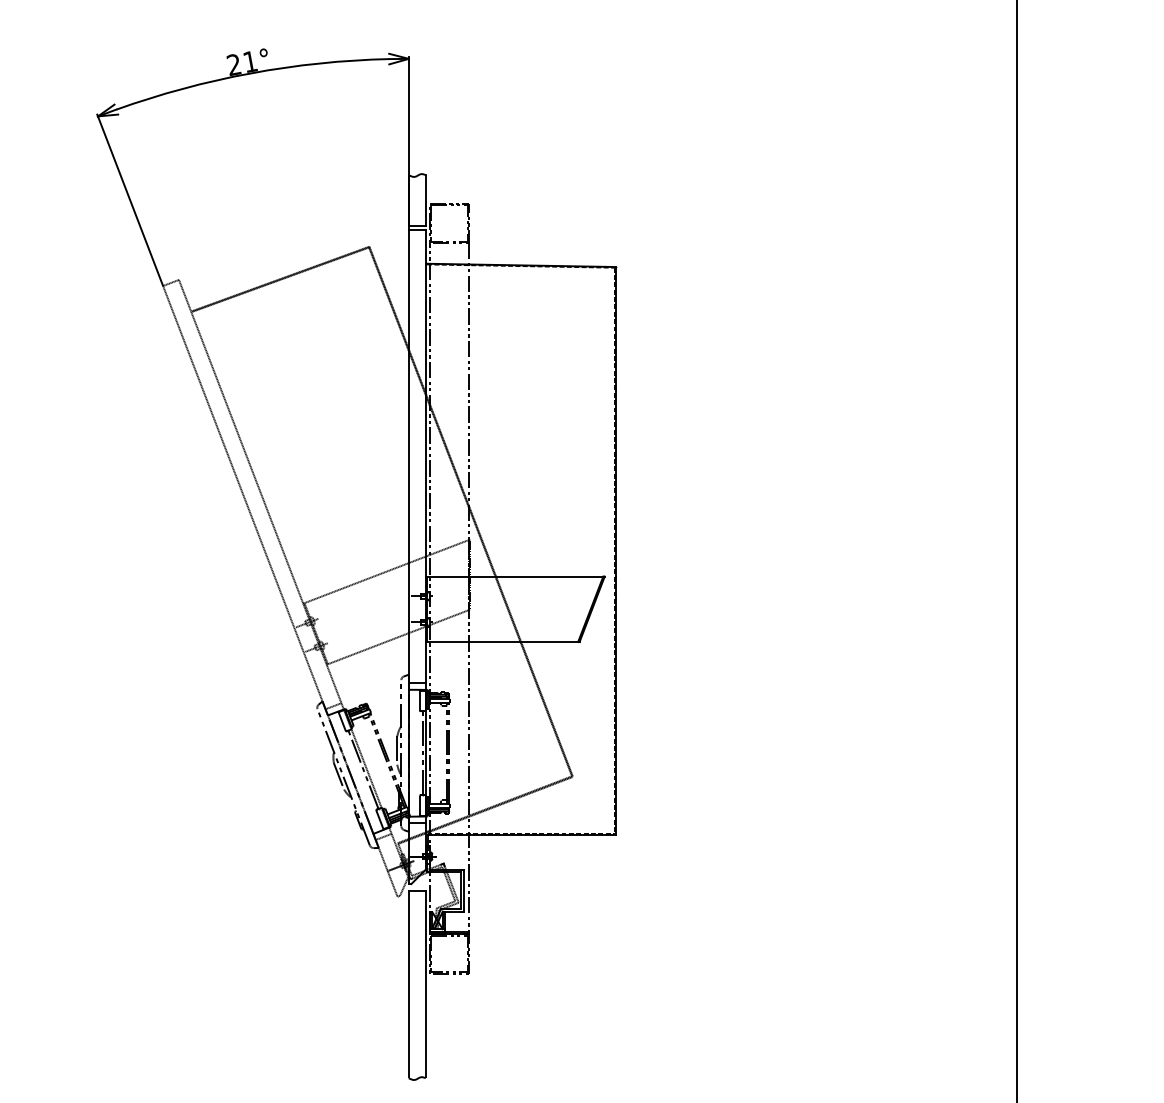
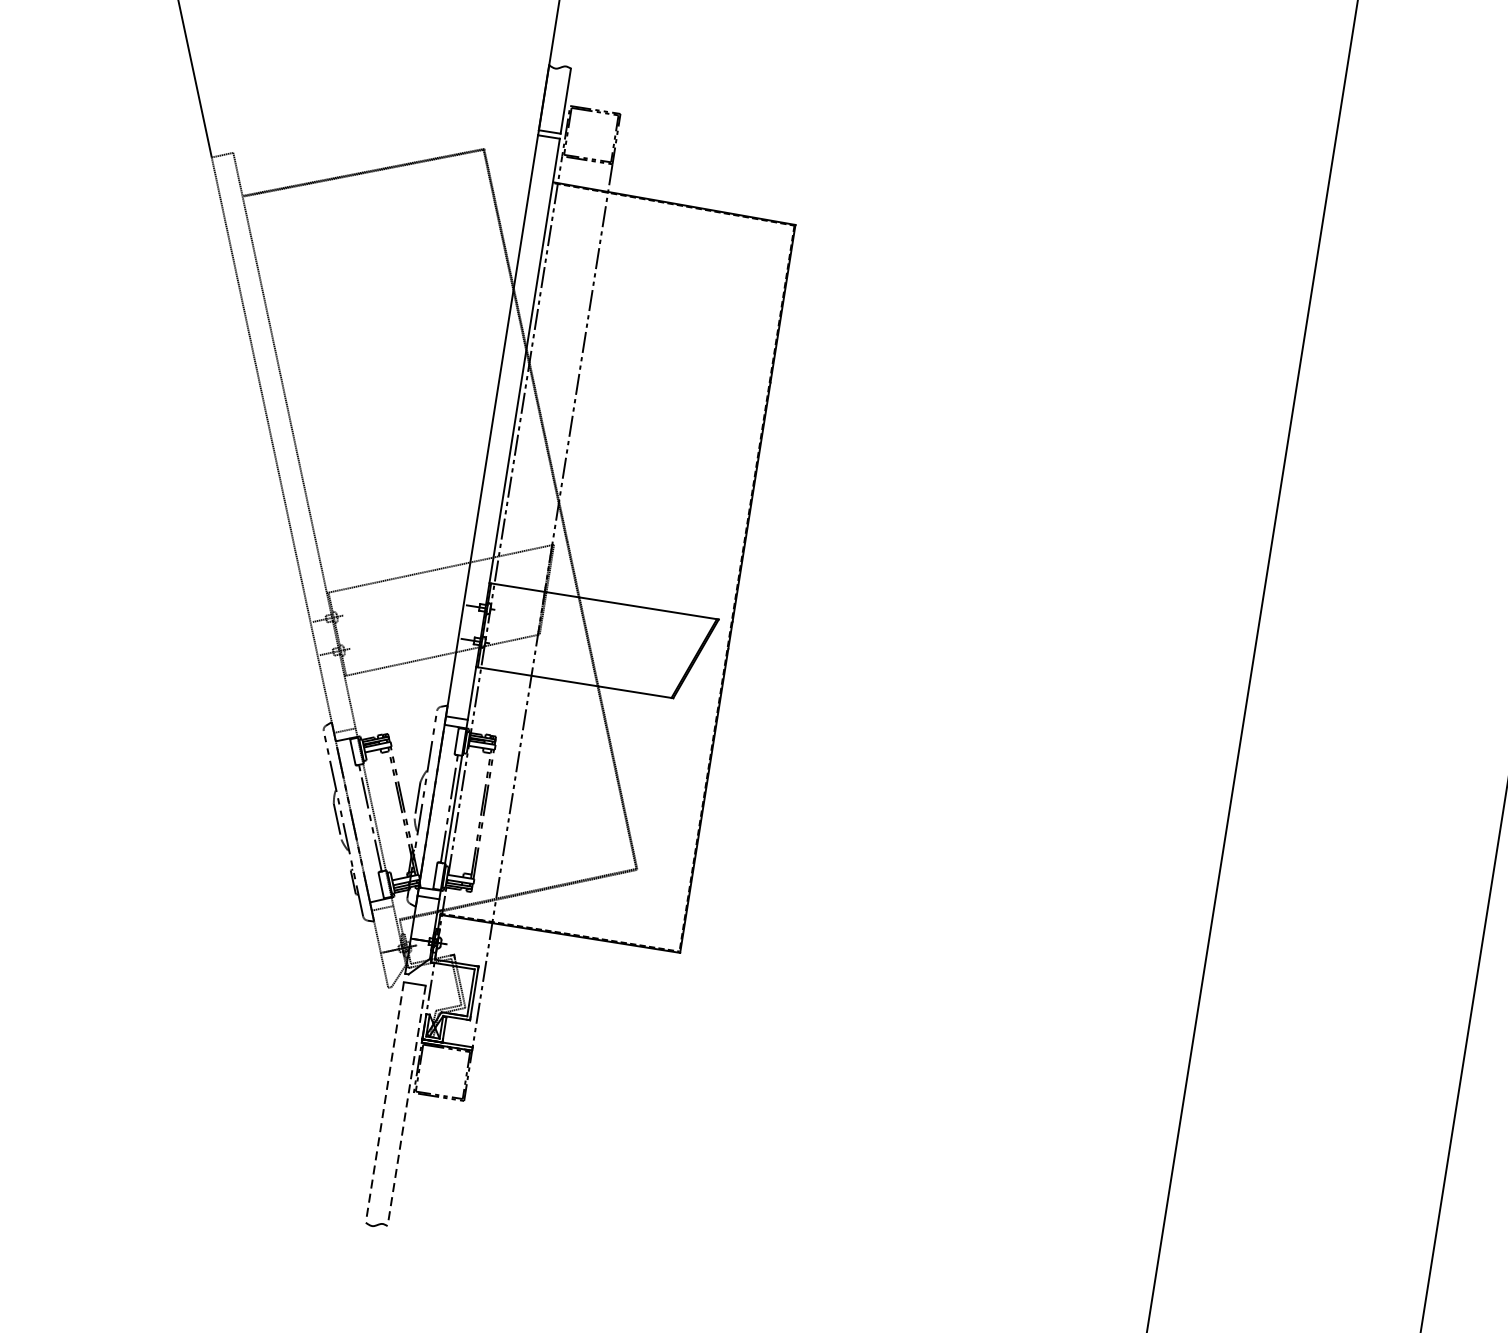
line: (408, 984) -> (384, 1102), solid -> dashed
line: (425, 984) -> (406, 1105), solid -> dashed

